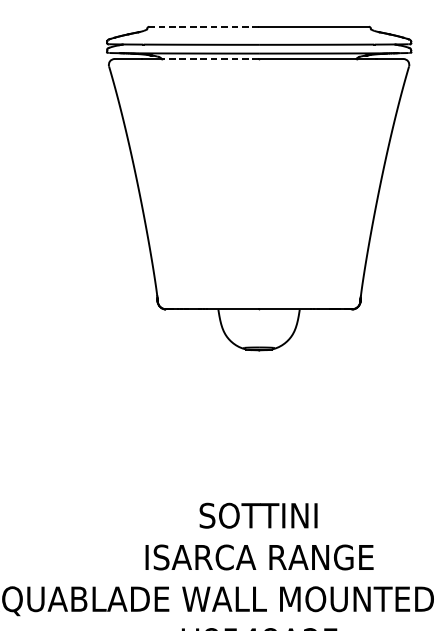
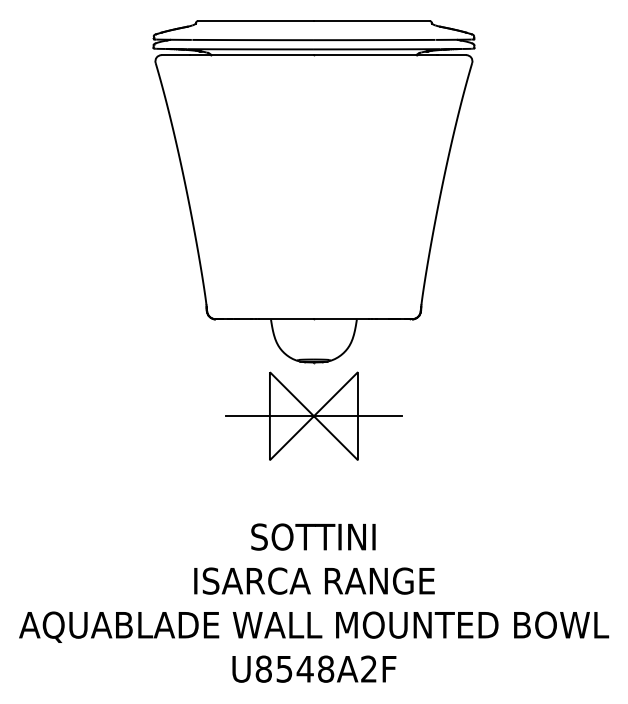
line: (204, 27) -> (256, 21), dashed -> solid
line: (210, 59) -> (262, 55), dashed -> solid
part: (258, 400) -> (313, 415), added

